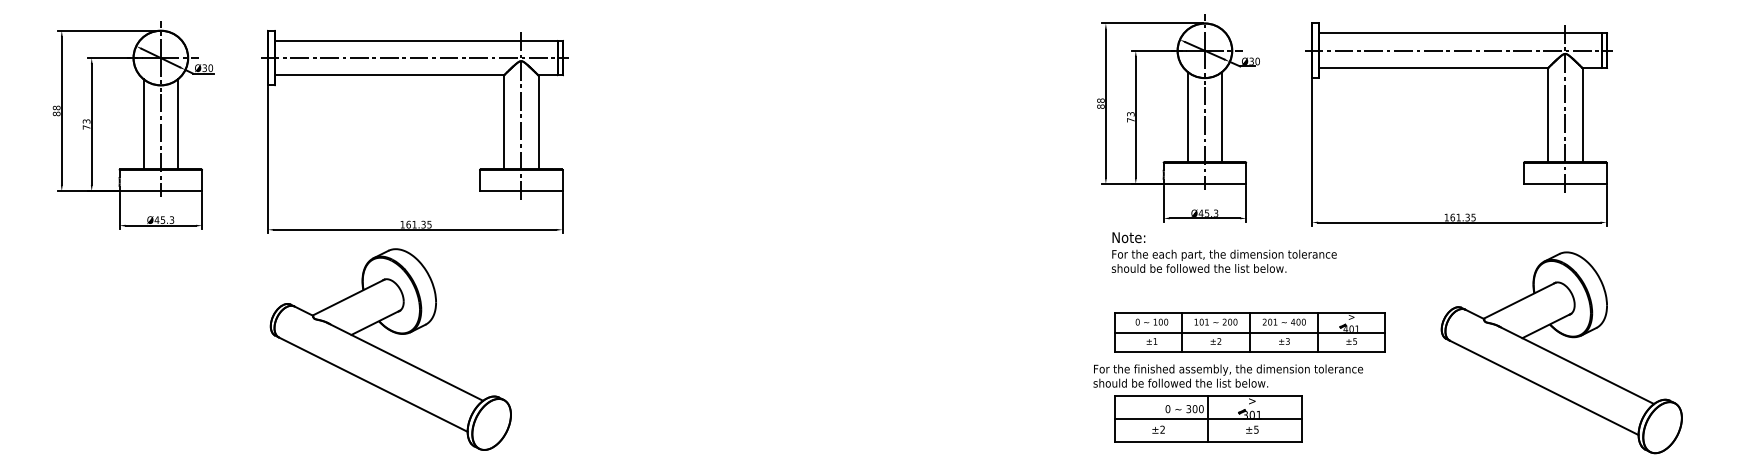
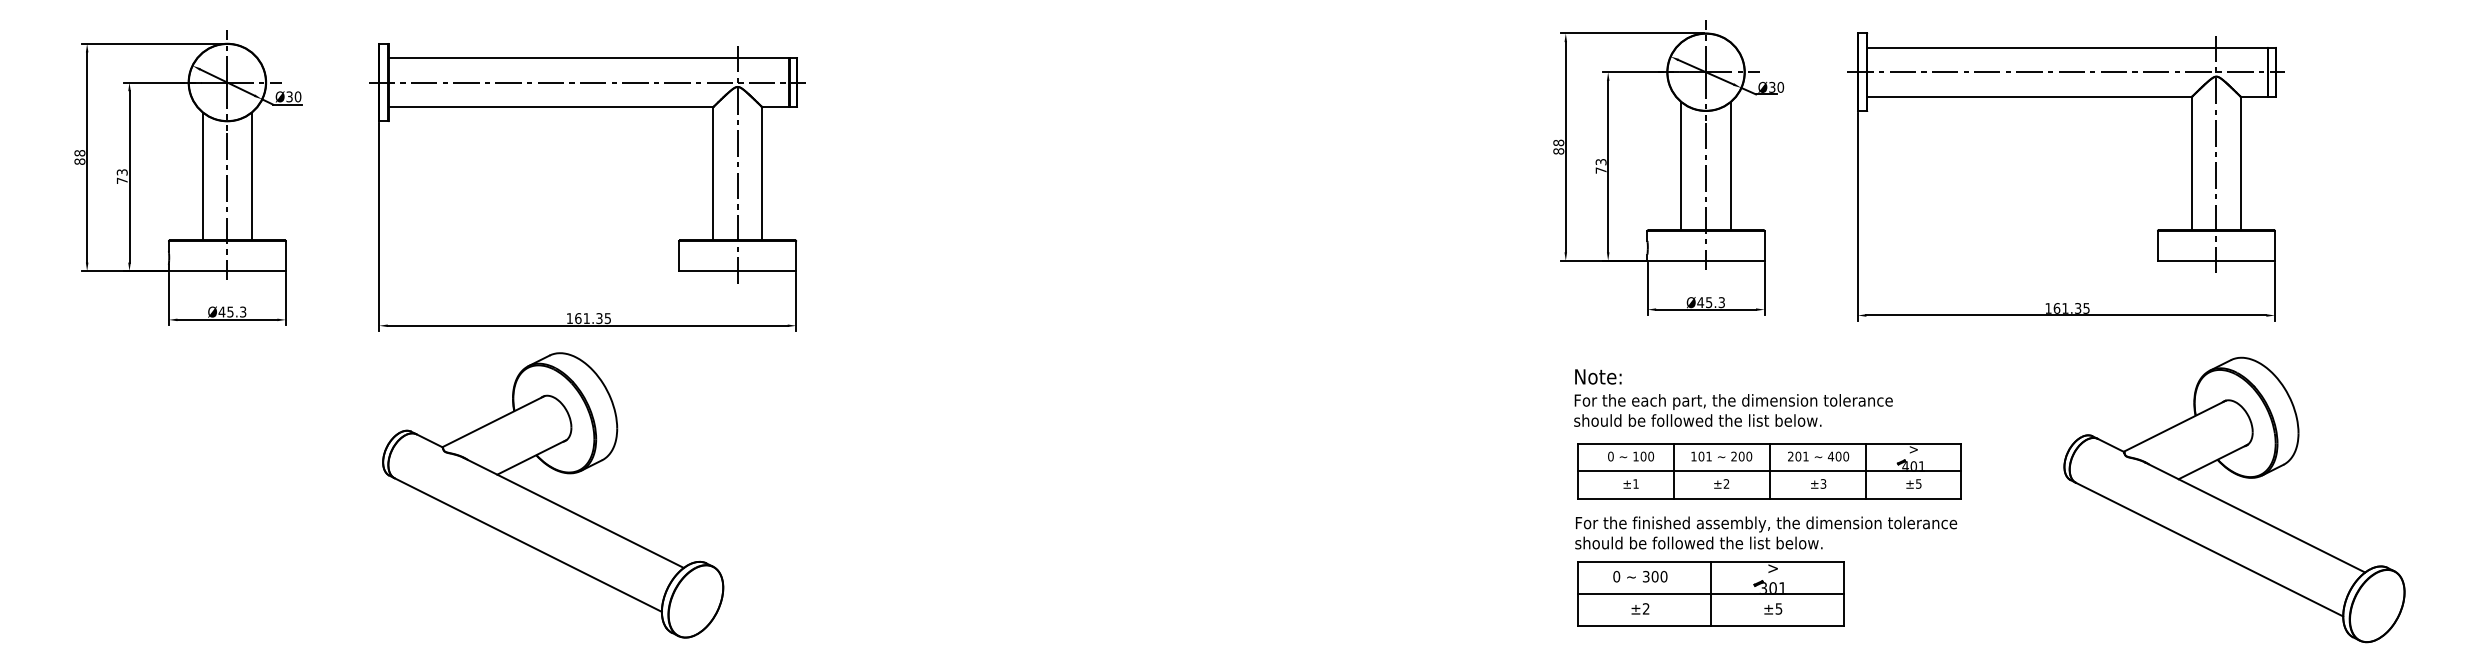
text: (1224, 252) -> (1733, 397), moved
part: (1561, 352) -> (2234, 499), moved
text: (1228, 375) -> (1766, 532), moved
text: (1184, 408) -> (1640, 576), moved

